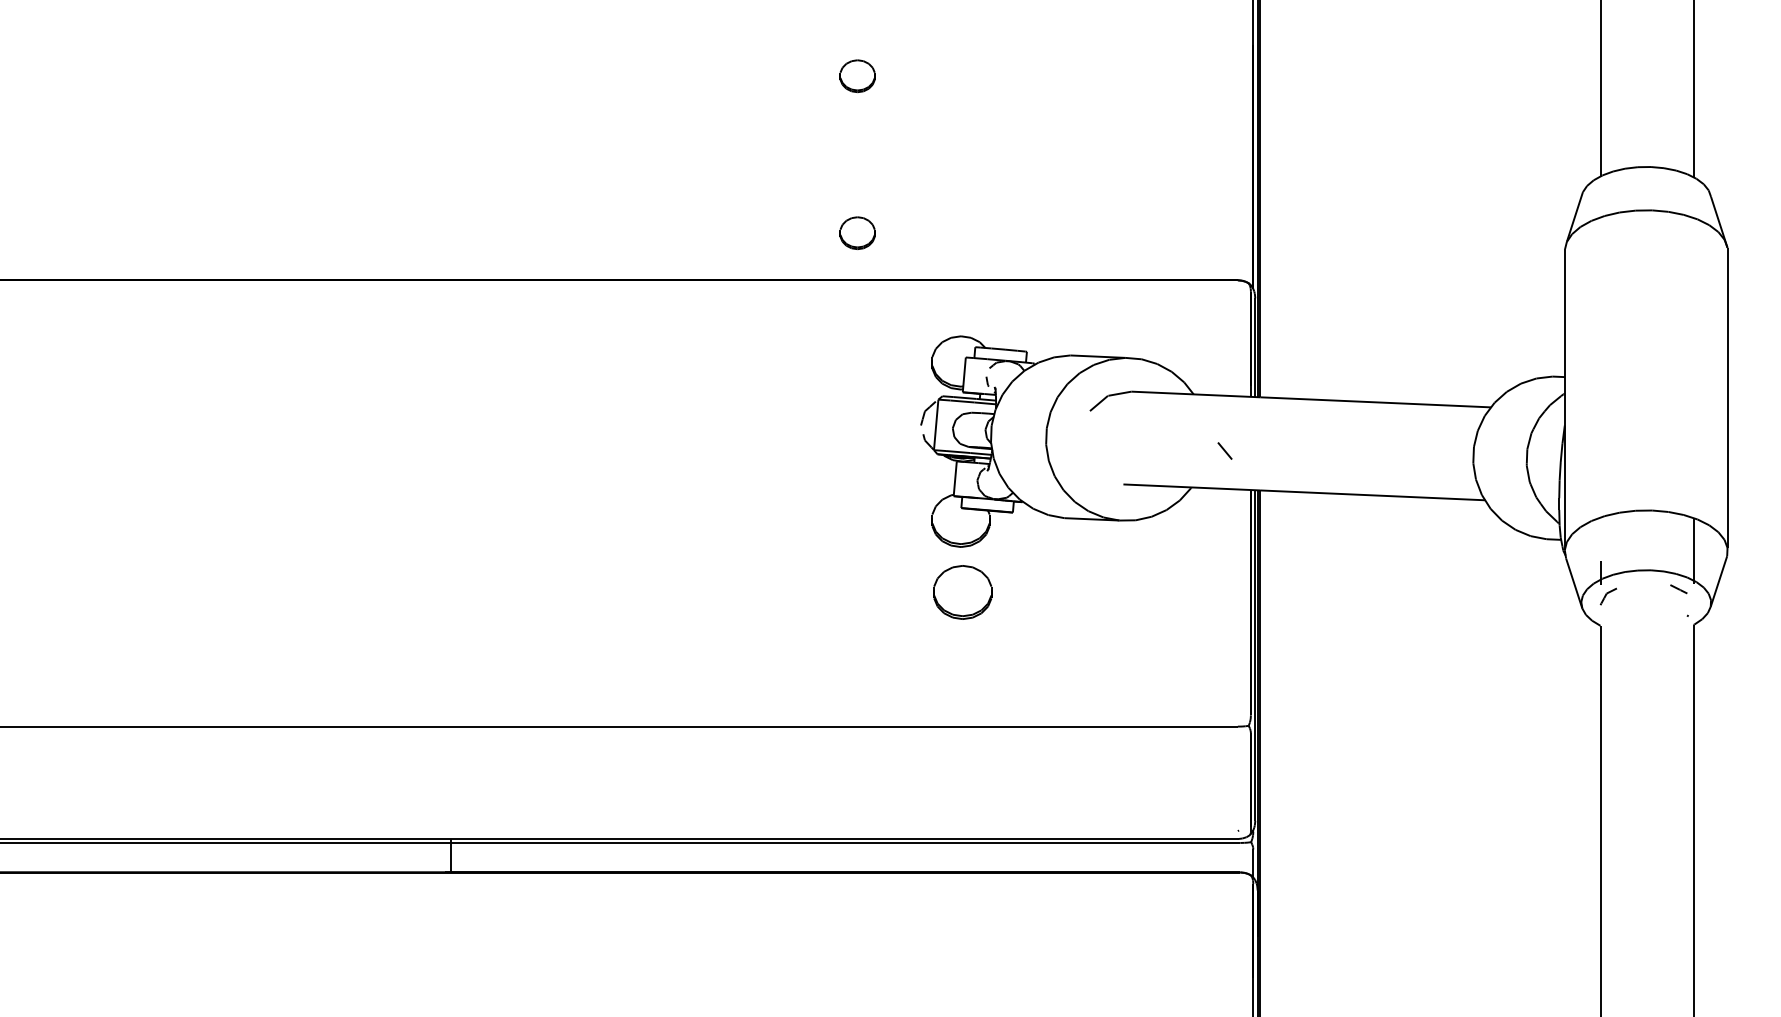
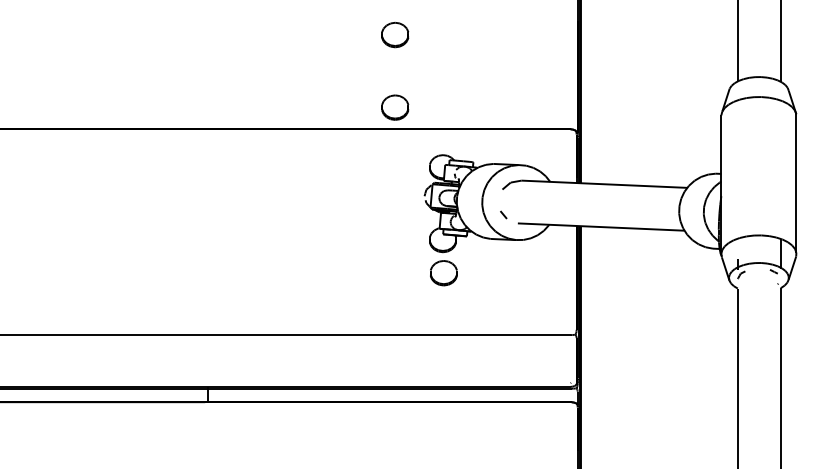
part: (857, 76) -> (395, 35), size x1.67
part: (857, 233) -> (395, 107), size x1.67
line: (1224, 449) -> (503, 214), moved

